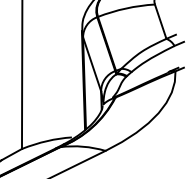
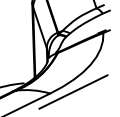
line: (135, 148) -> (72, 91), added

